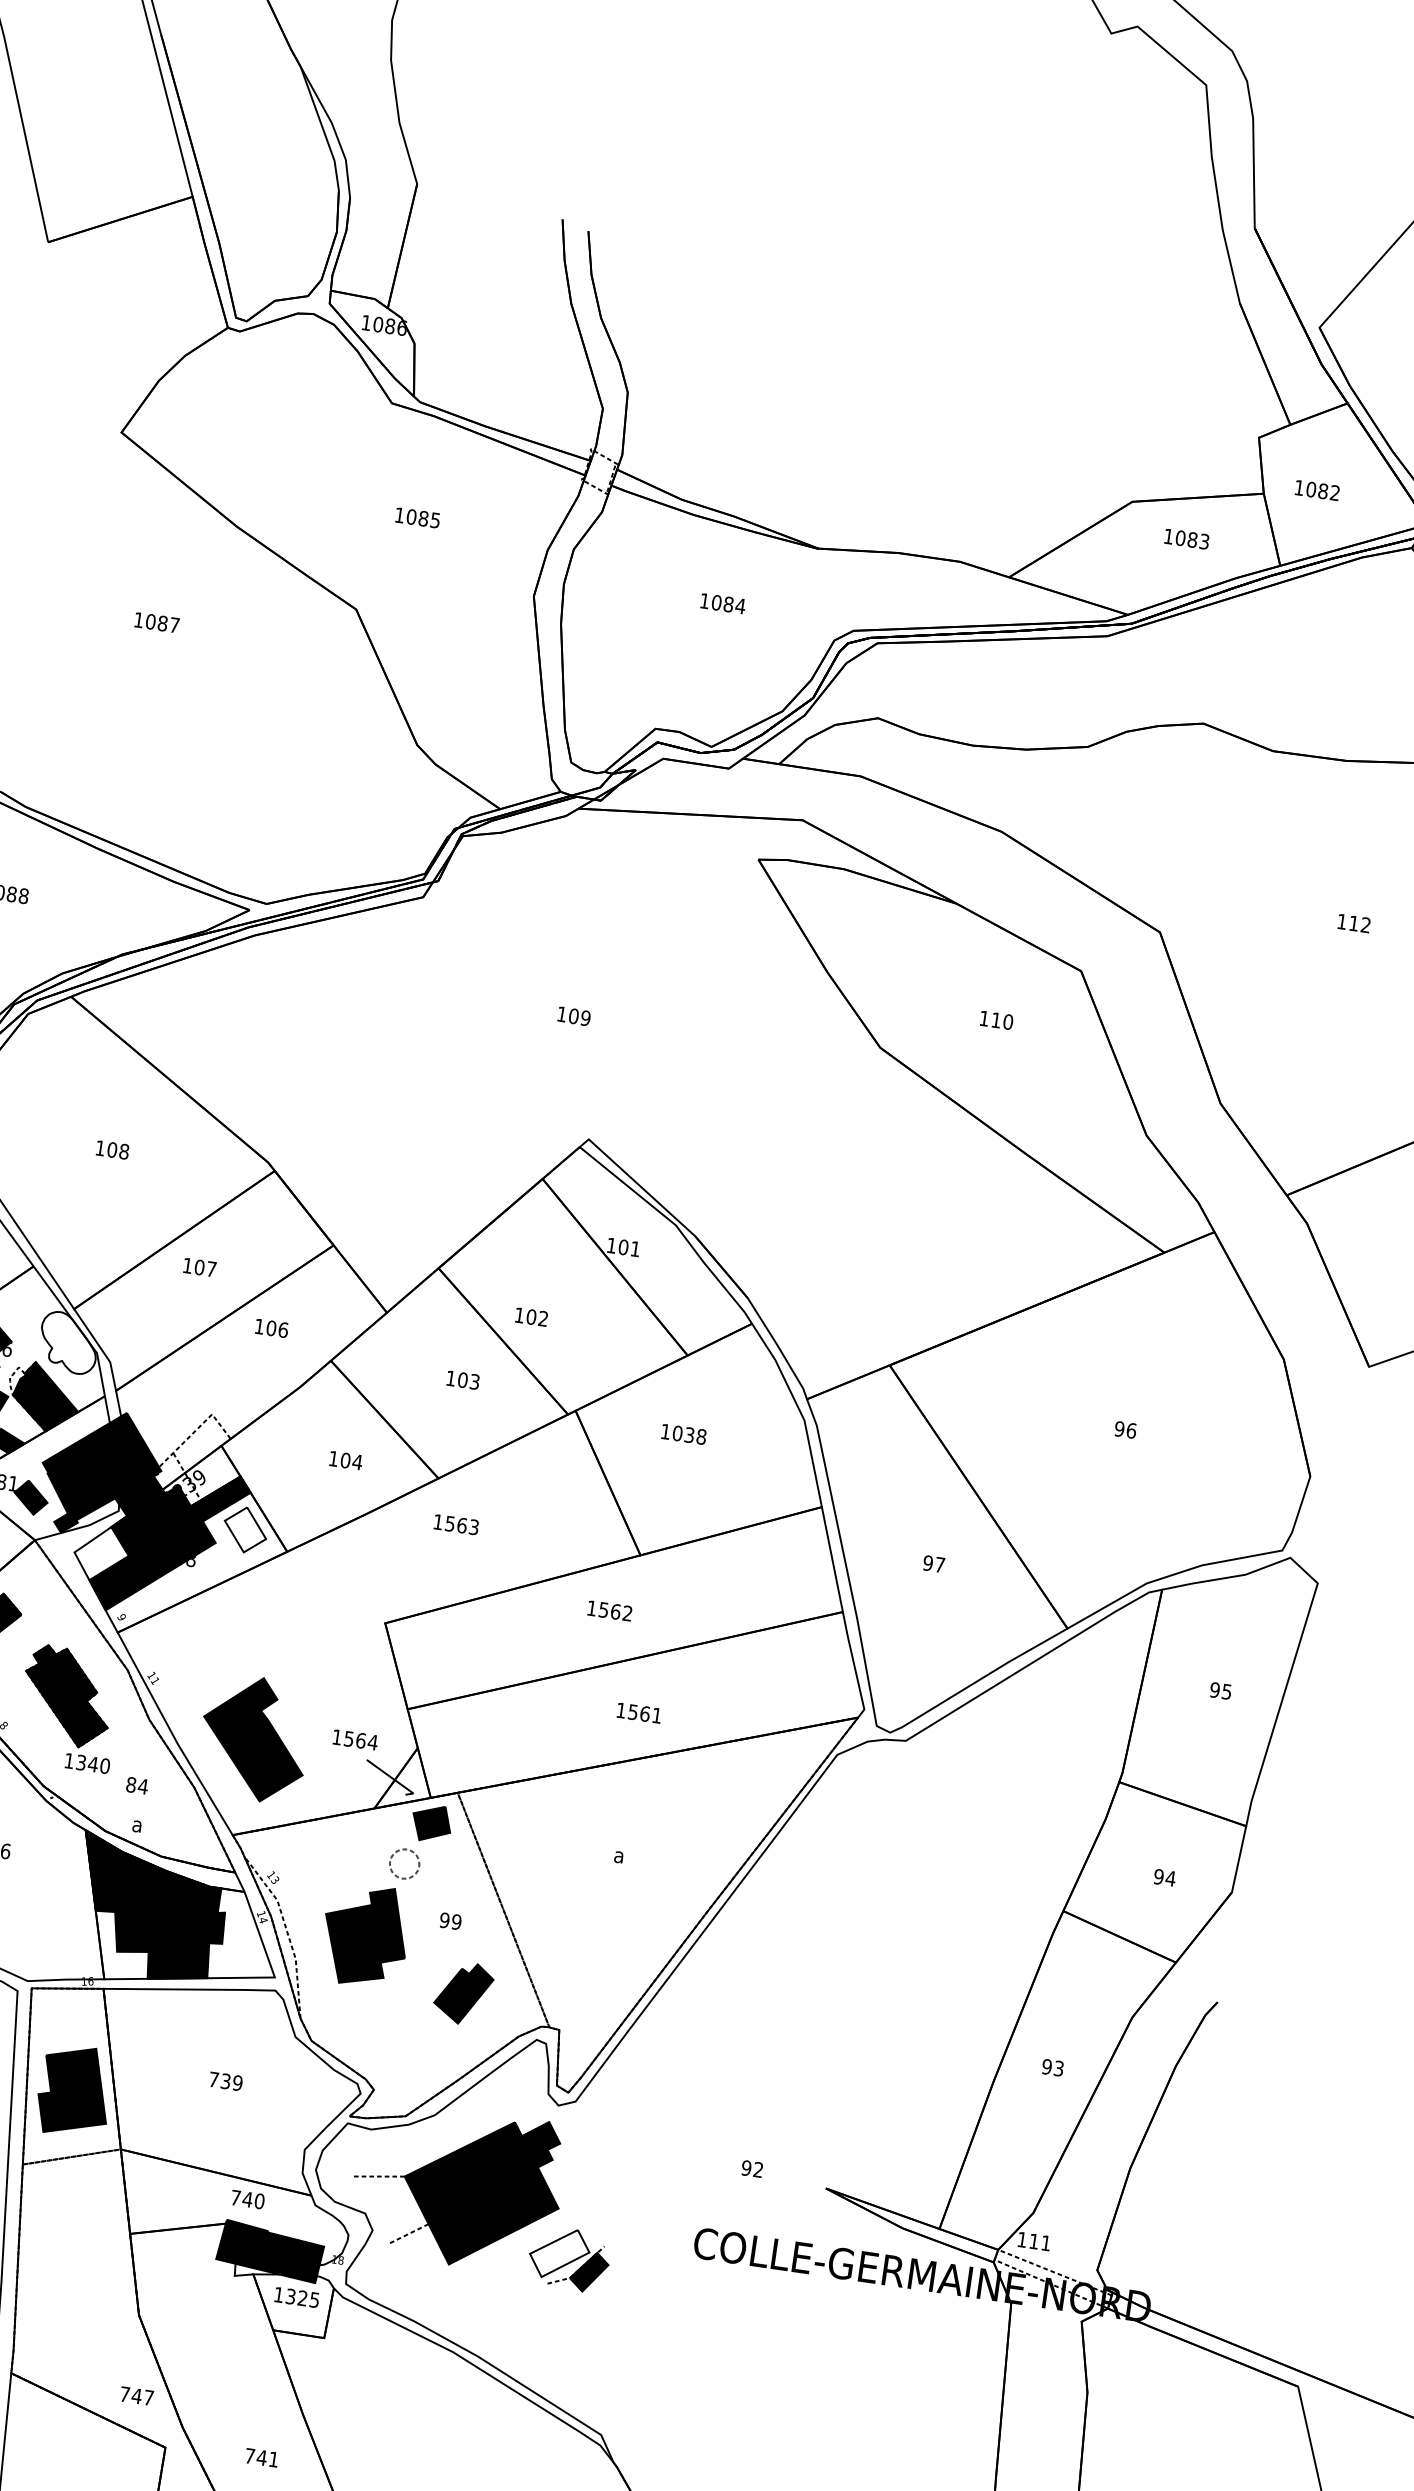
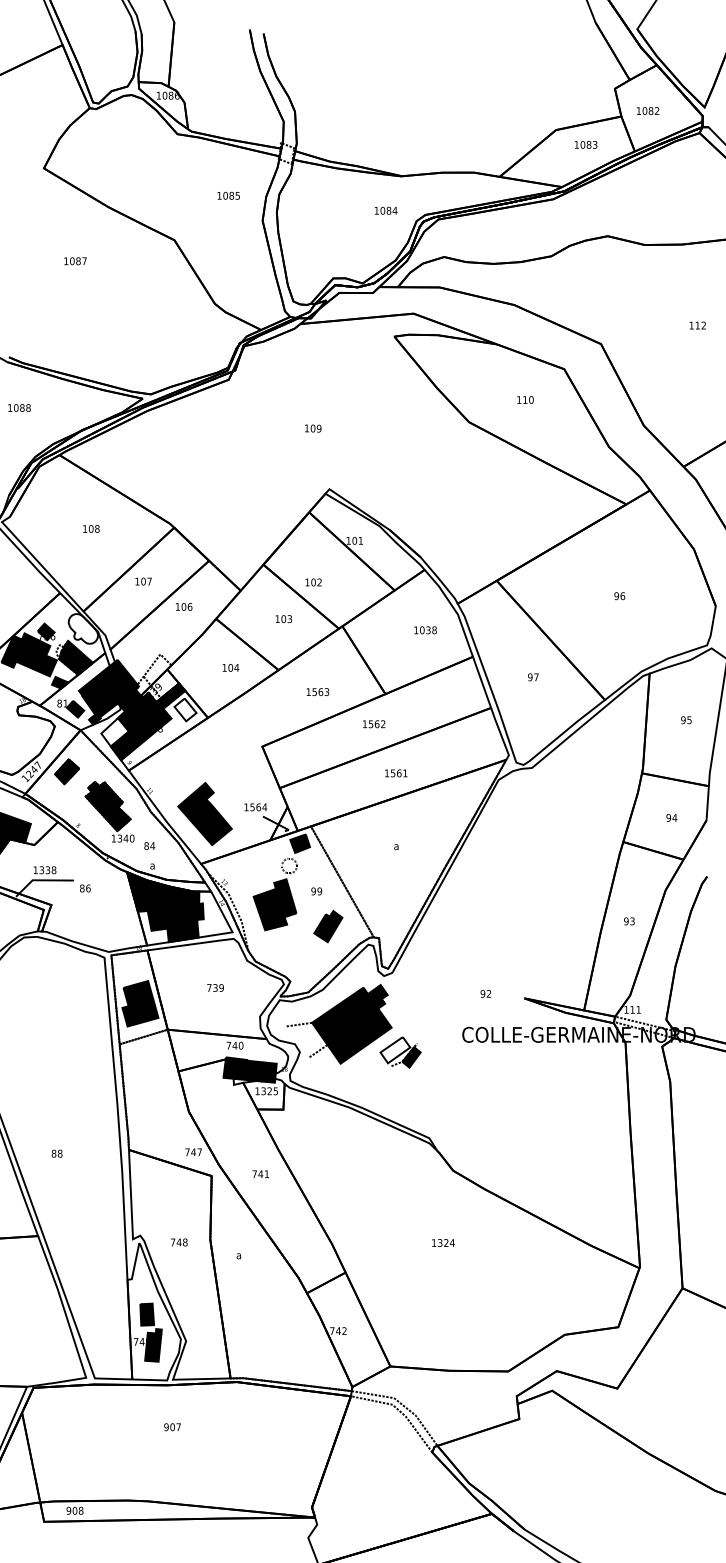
text: (417, 517) -> (228, 195), moved
text: (721, 602) -> (385, 210), moved
text: (683, 1434) -> (425, 630), moved
text: (455, 1525) -> (317, 692), moved

